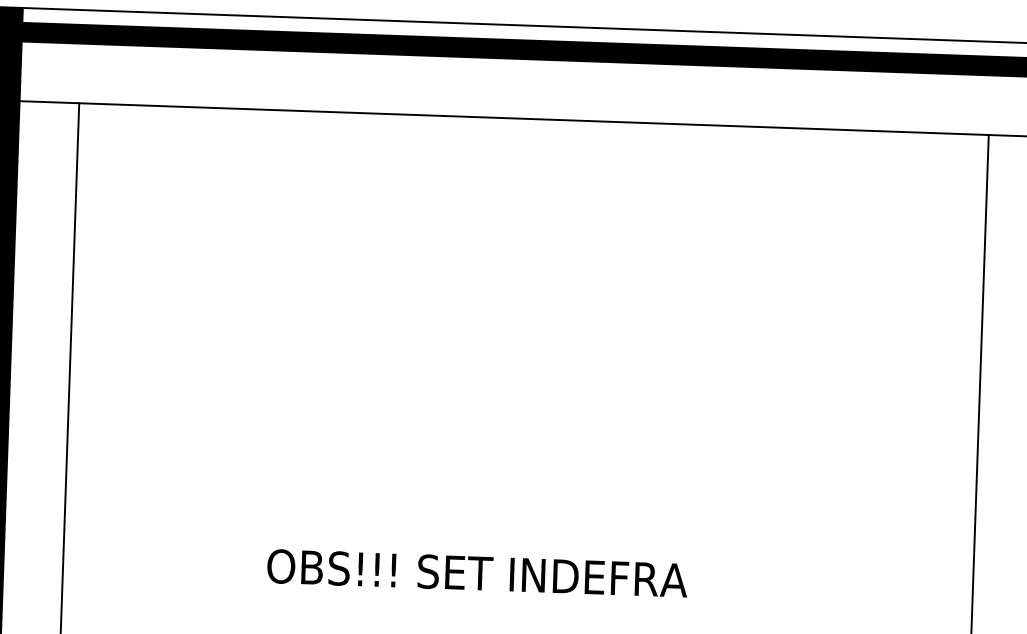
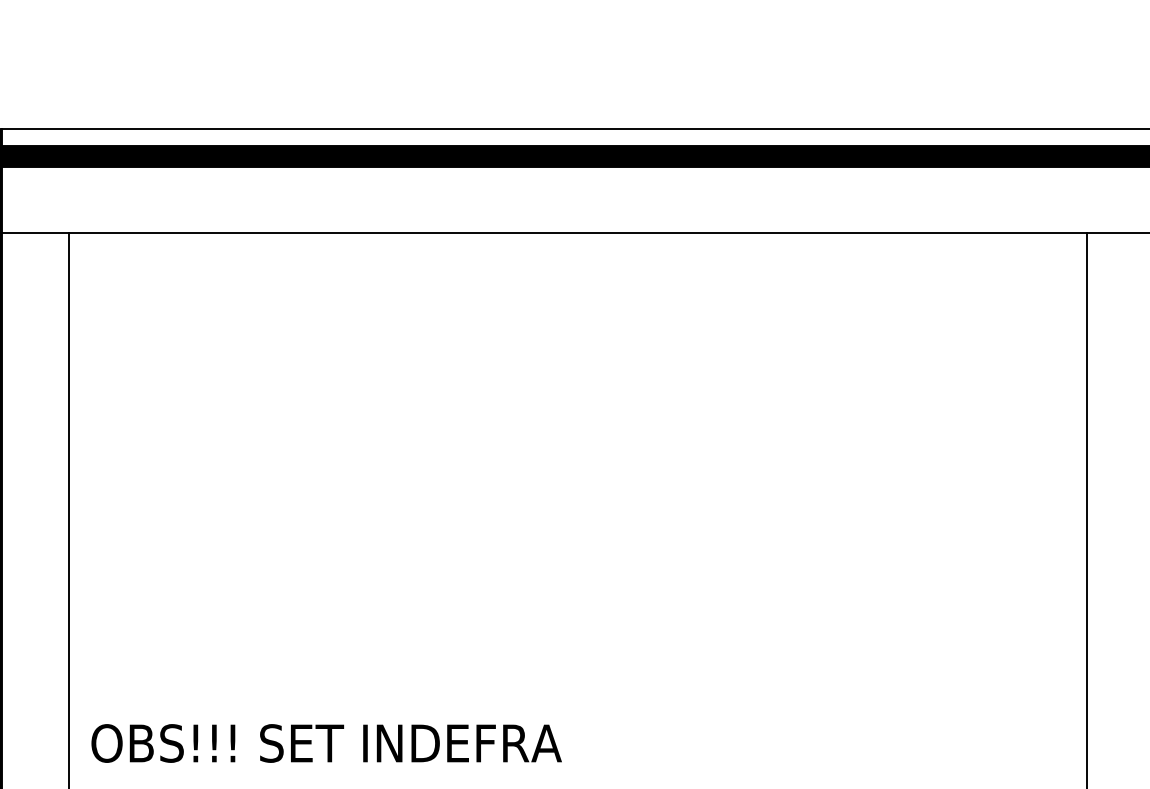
text: (477, 573) -> (326, 743), moved

